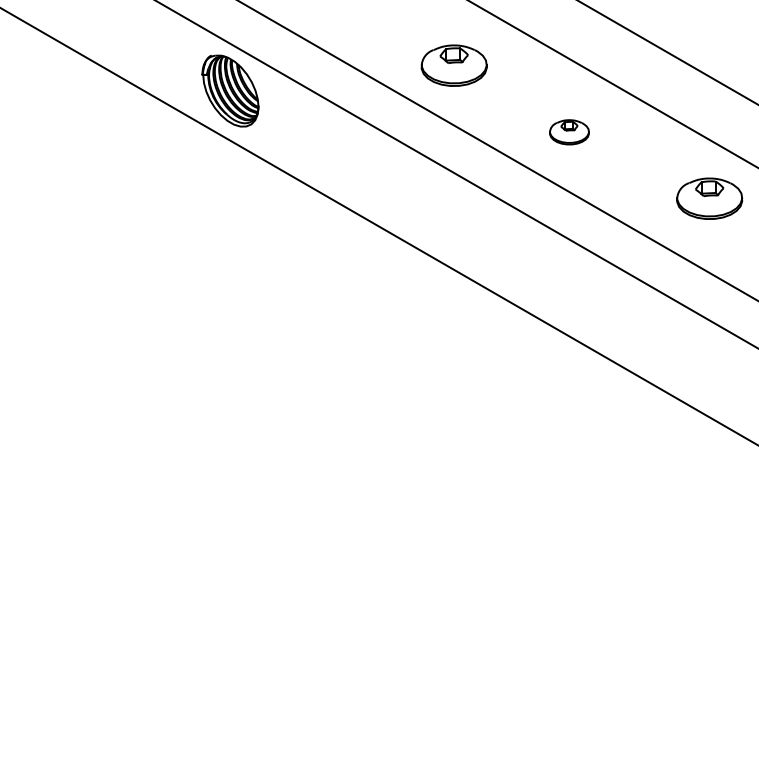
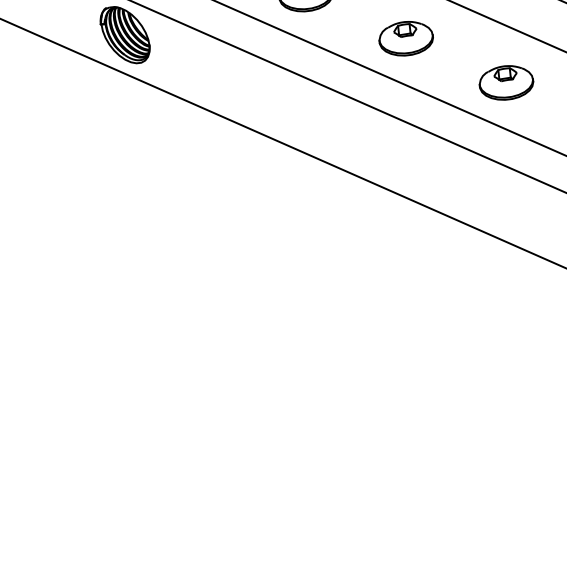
part: (569, 132) -> (406, 38), size x1.67
part: (709, 198) -> (506, 82), moved

